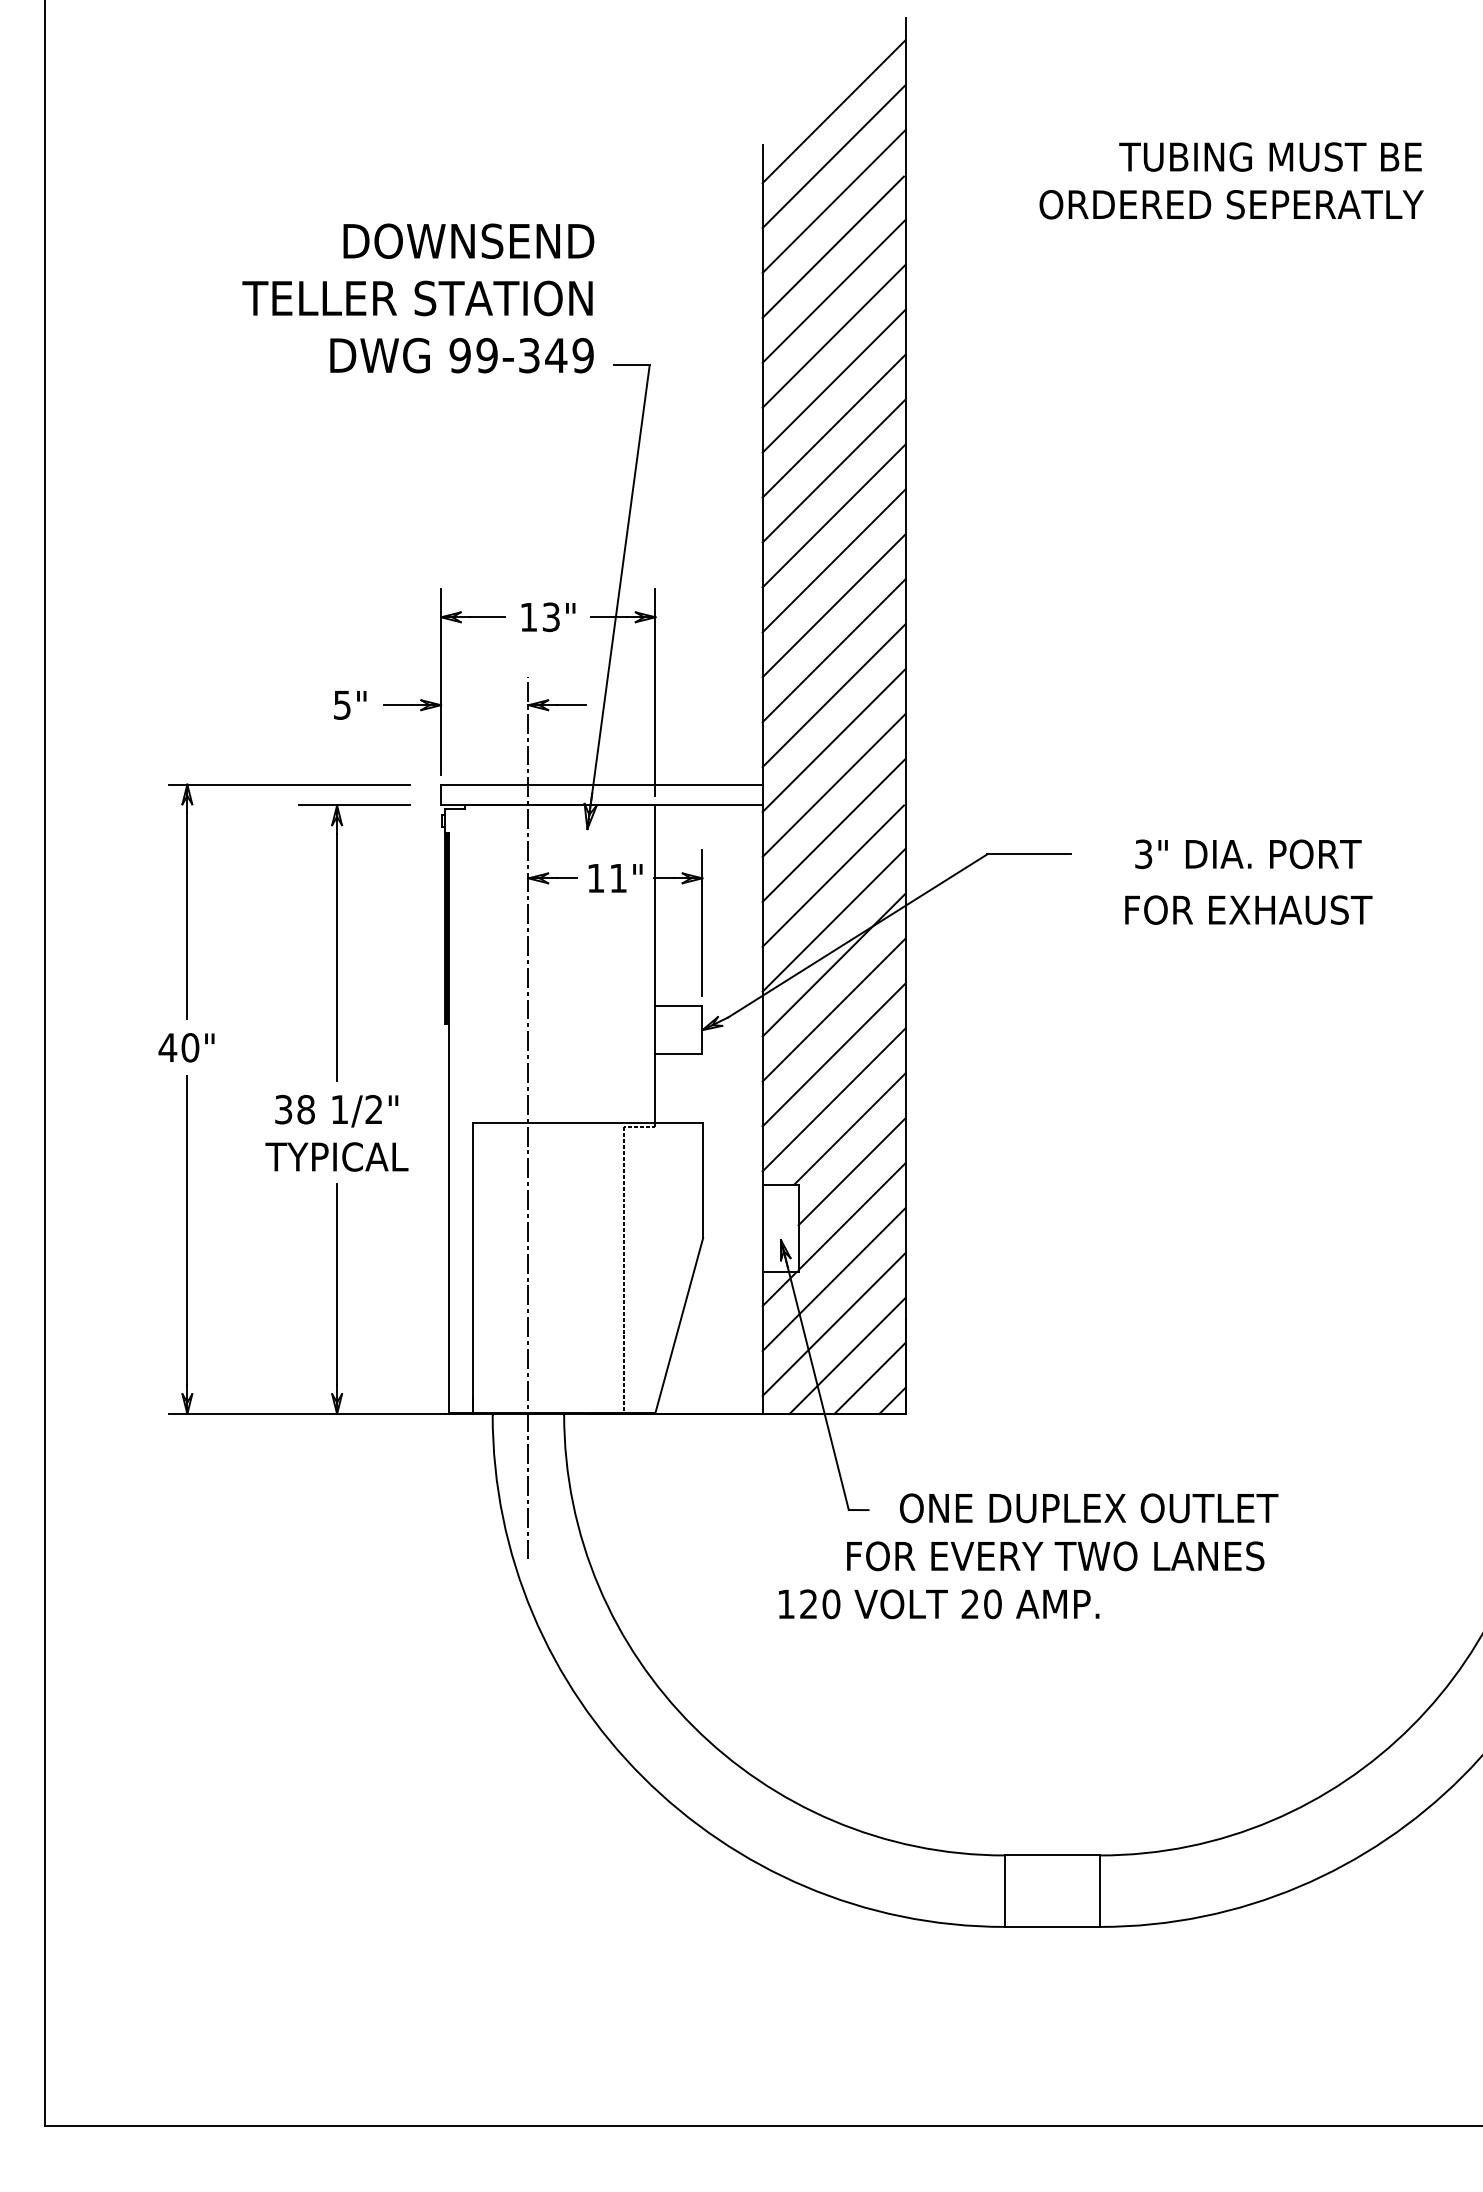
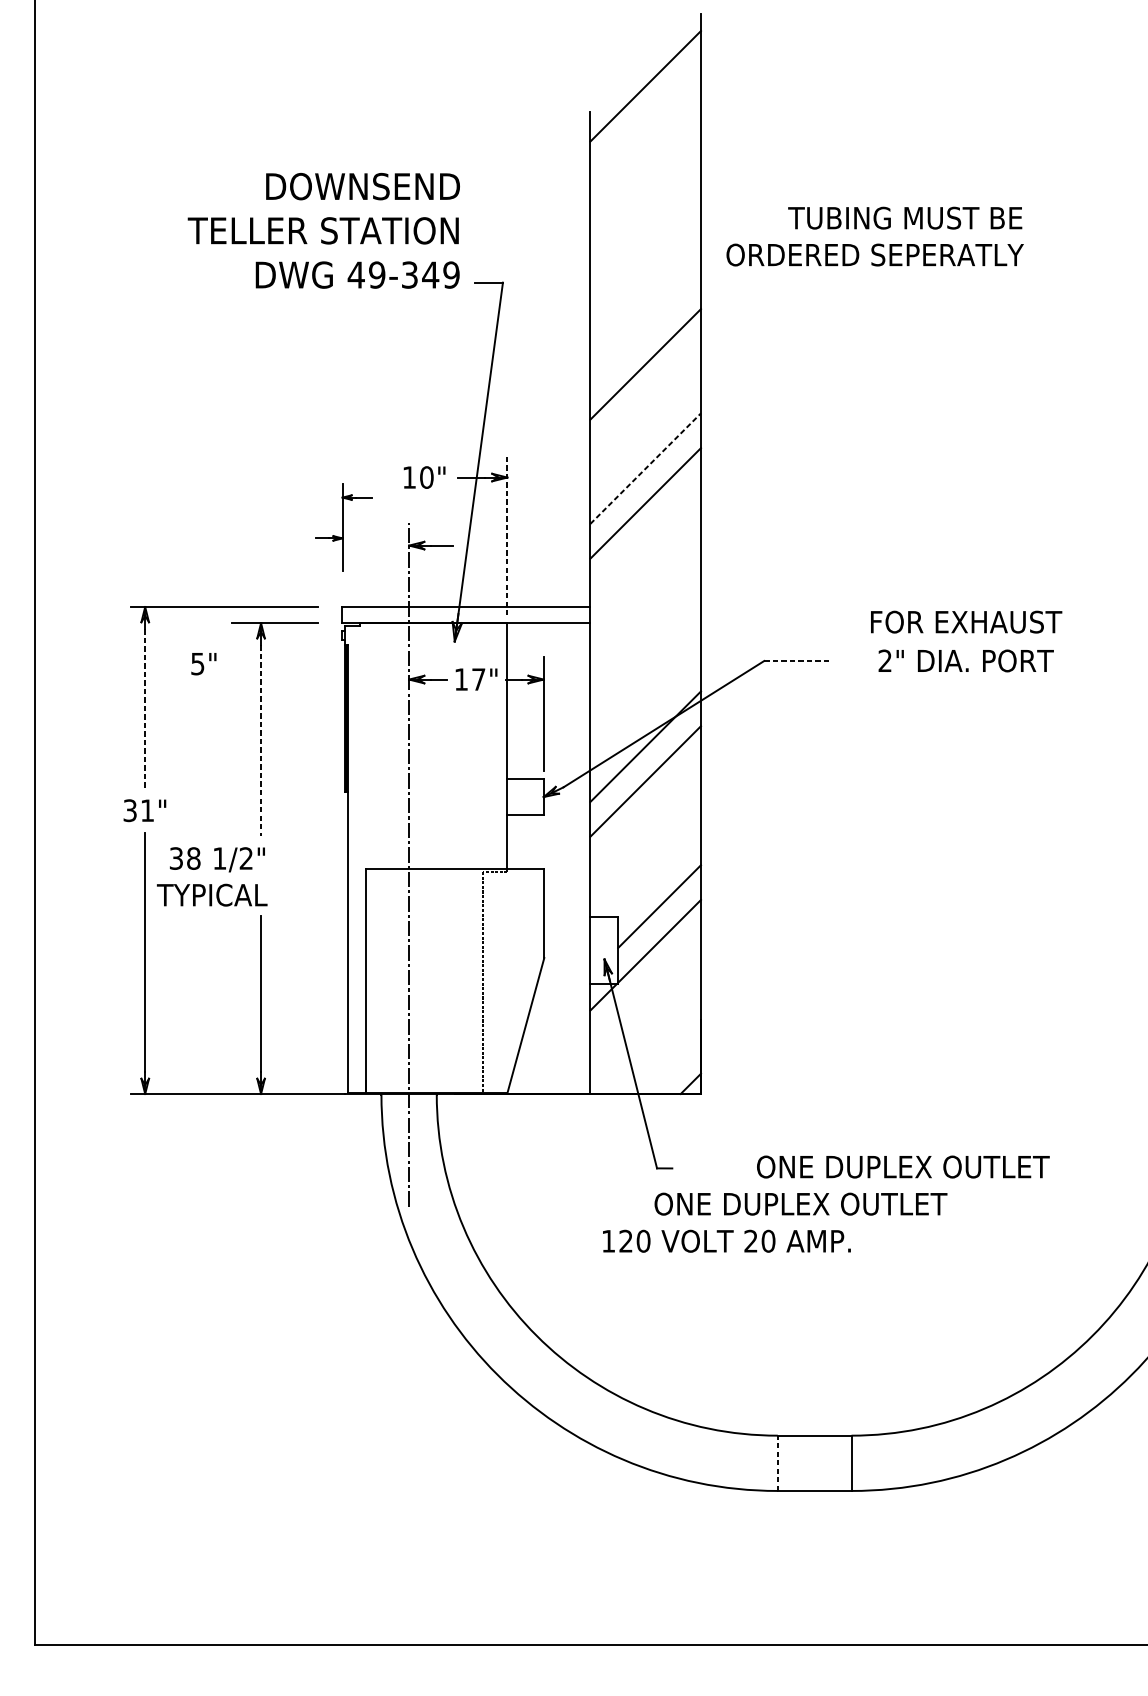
line: (833, 156) -> (645, 121), removed
text: (1231, 180) -> (875, 236), moved
line: (833, 201) -> (645, 155), removed
line: (832, 246) -> (644, 190), removed
line: (833, 290) -> (645, 224), removed
line: (833, 335) -> (645, 259), removed
text: (460, 355) -> (356, 275), 99-349 -> 49-349
line: (833, 380) -> (645, 294), removed
line: (833, 425) -> (645, 329), removed
line: (833, 515) -> (645, 398), removed
line: (833, 560) -> (645, 433), removed
line: (834, 605) -> (645, 468), solid -> dashed
text: (551, 617) -> (426, 477), 13" -> 10"
part: (444, 681) -> (344, 527), size x0.6
line: (655, 691) -> (507, 534), solid -> dashed
line: (833, 695) -> (645, 538), removed
text: (350, 705) -> (204, 664), moved
line: (833, 740) -> (645, 572), removed
line: (833, 784) -> (645, 606), removed
line: (833, 829) -> (645, 641), removed
line: (1029, 854) -> (796, 661), solid -> dashed
text: (1143, 854) -> (885, 661), 3" -> 2"
line: (832, 875) -> (644, 677), removed
text: (618, 878) -> (478, 679), 11" -> 17"
text: (1248, 909) -> (966, 621), moved
line: (187, 916) -> (145, 709), solid -> dashed
line: (833, 919) -> (645, 711), removed
line: (337, 957) -> (261, 740), solid -> dashed
text: (178, 1047) -> (138, 810), 40" -> 31"
line: (833, 1054) -> (645, 815), removed
line: (833, 1099) -> (645, 850), removed
text: (336, 1111) -> (217, 859), moved
line: (849, 1128) -> (657, 873), removed
text: (336, 1156) -> (211, 894), moved
line: (833, 1279) -> (645, 989), removed
line: (833, 1324) -> (645, 1024), removed
line: (847, 1355) -> (656, 1048), removed
line: (869, 1377) -> (673, 1065), removed
text: (1089, 1508) -> (903, 1167), moved
text: (1054, 1556) -> (816, 1204), FOR EVERY TWO LANES -> ONE DUPLEX OUTLET
line: (1004, 1891) -> (777, 1463), solid -> dashed

